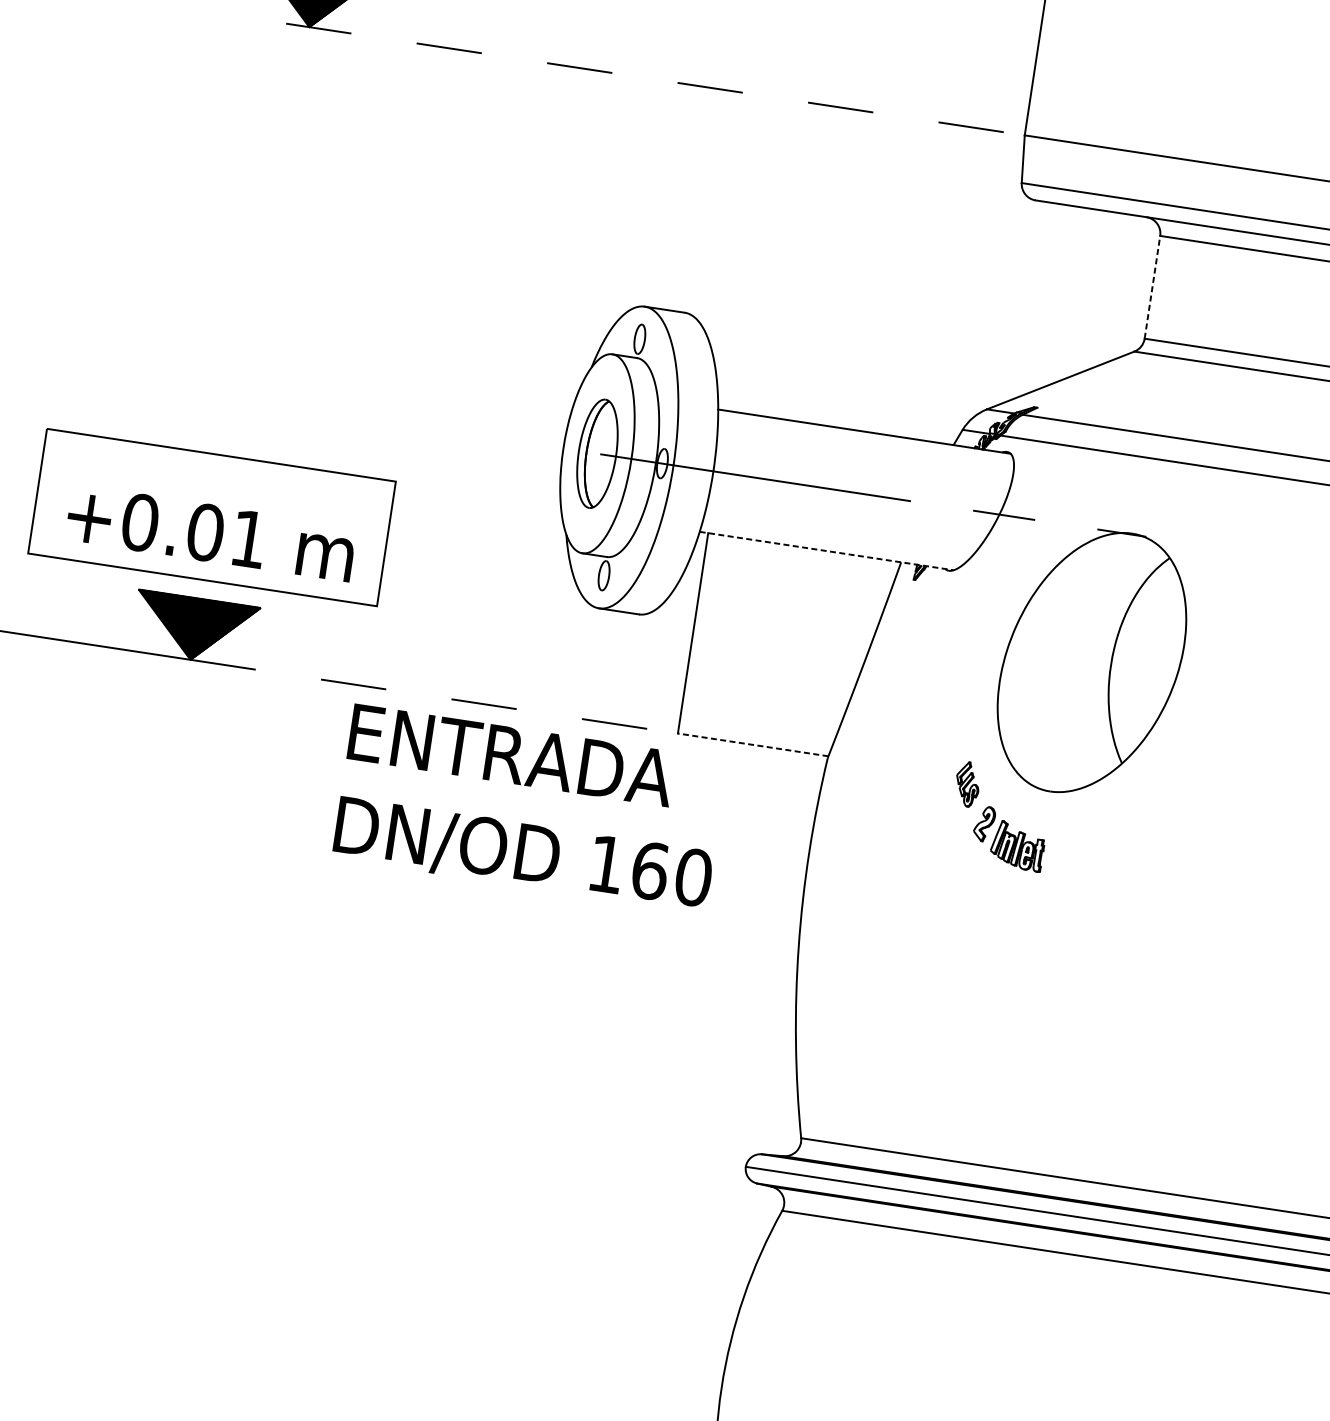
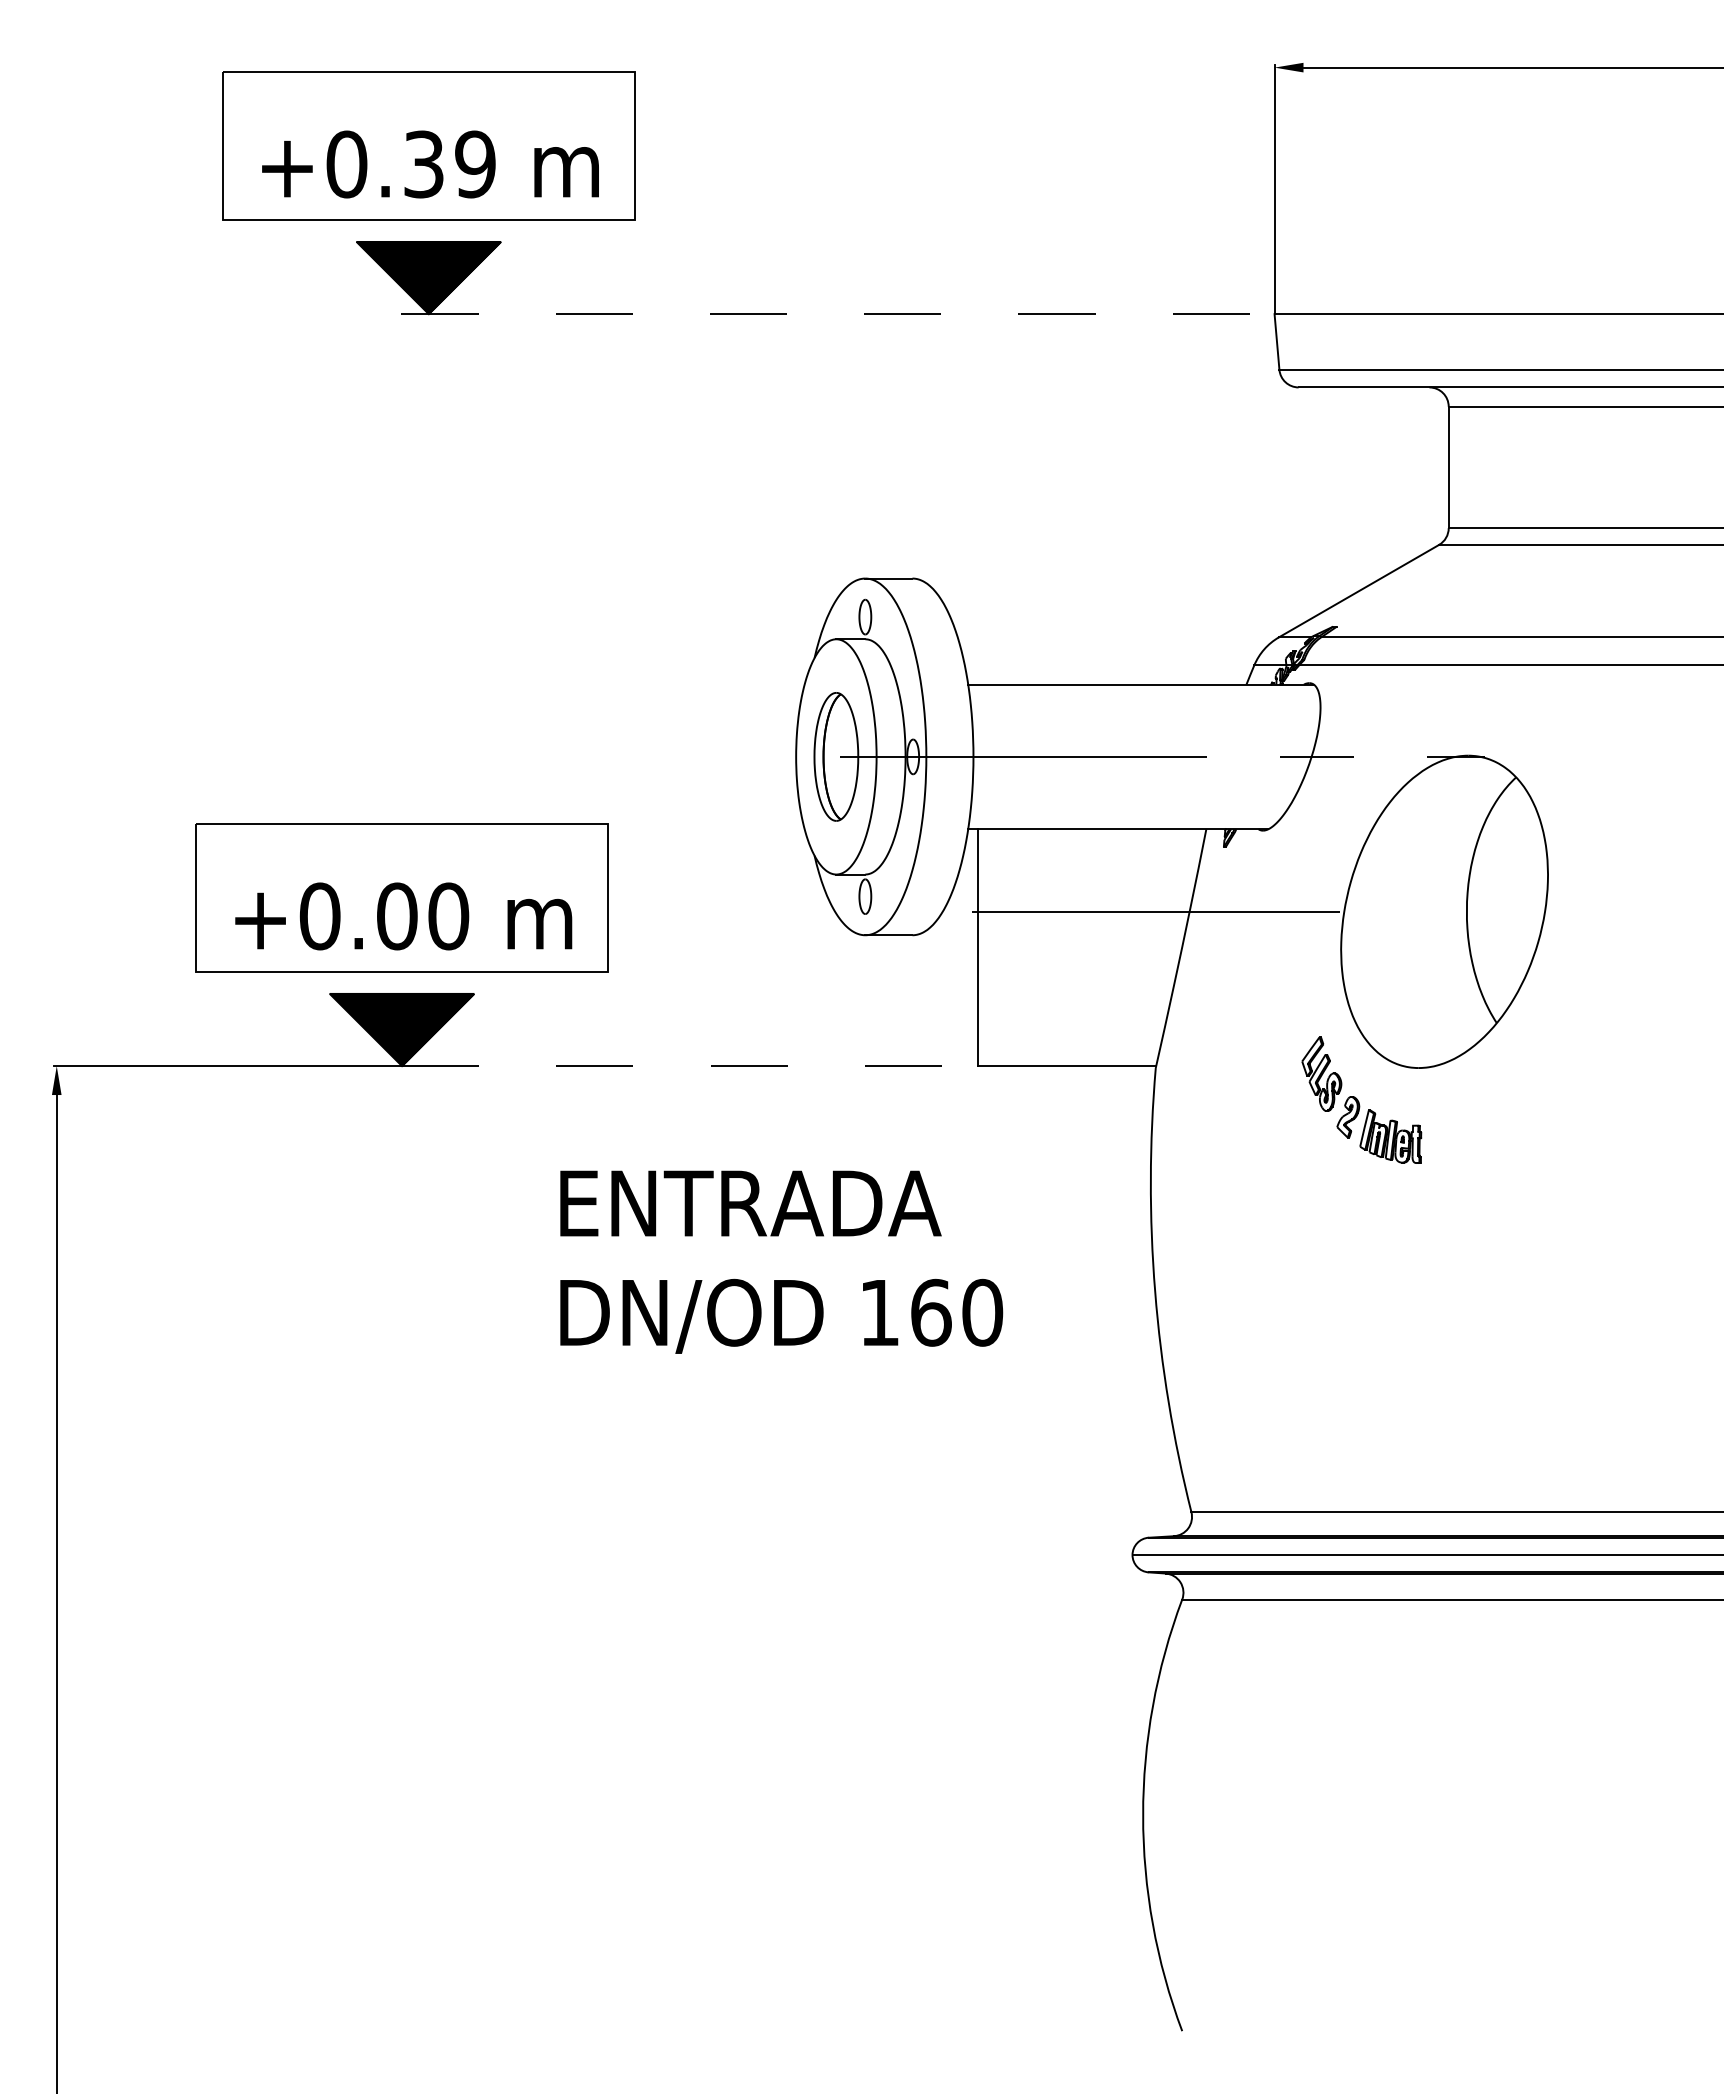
line: (1152, 287) -> (1448, 467), dashed -> solid
text: (248, 539) -> (448, 916), +0.01 -> +0.00
line: (826, 551) -> (1118, 829), dashed -> solid
line: (865, 628) -> (1176, 911), added
line: (753, 745) -> (1067, 1066), dashed -> solid
part: (967, 783) -> (1321, 1073), size x1.43
text: (530, 808) -> (781, 1261), moved

